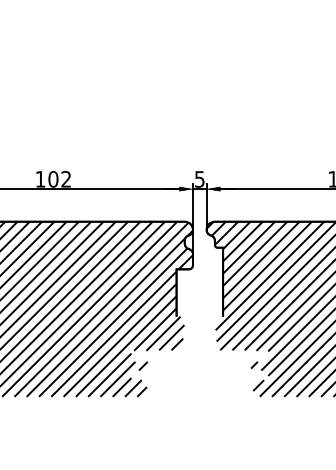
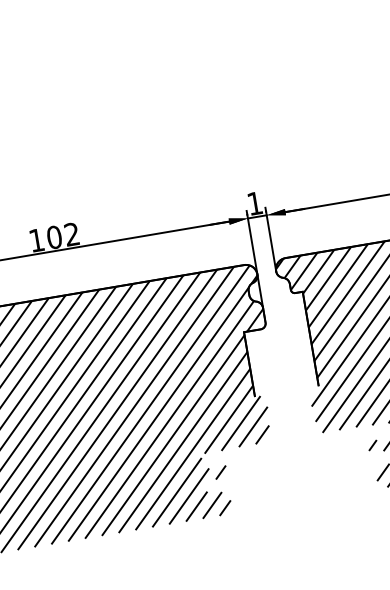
text: (199, 179) -> (254, 203), 5 -> 1

